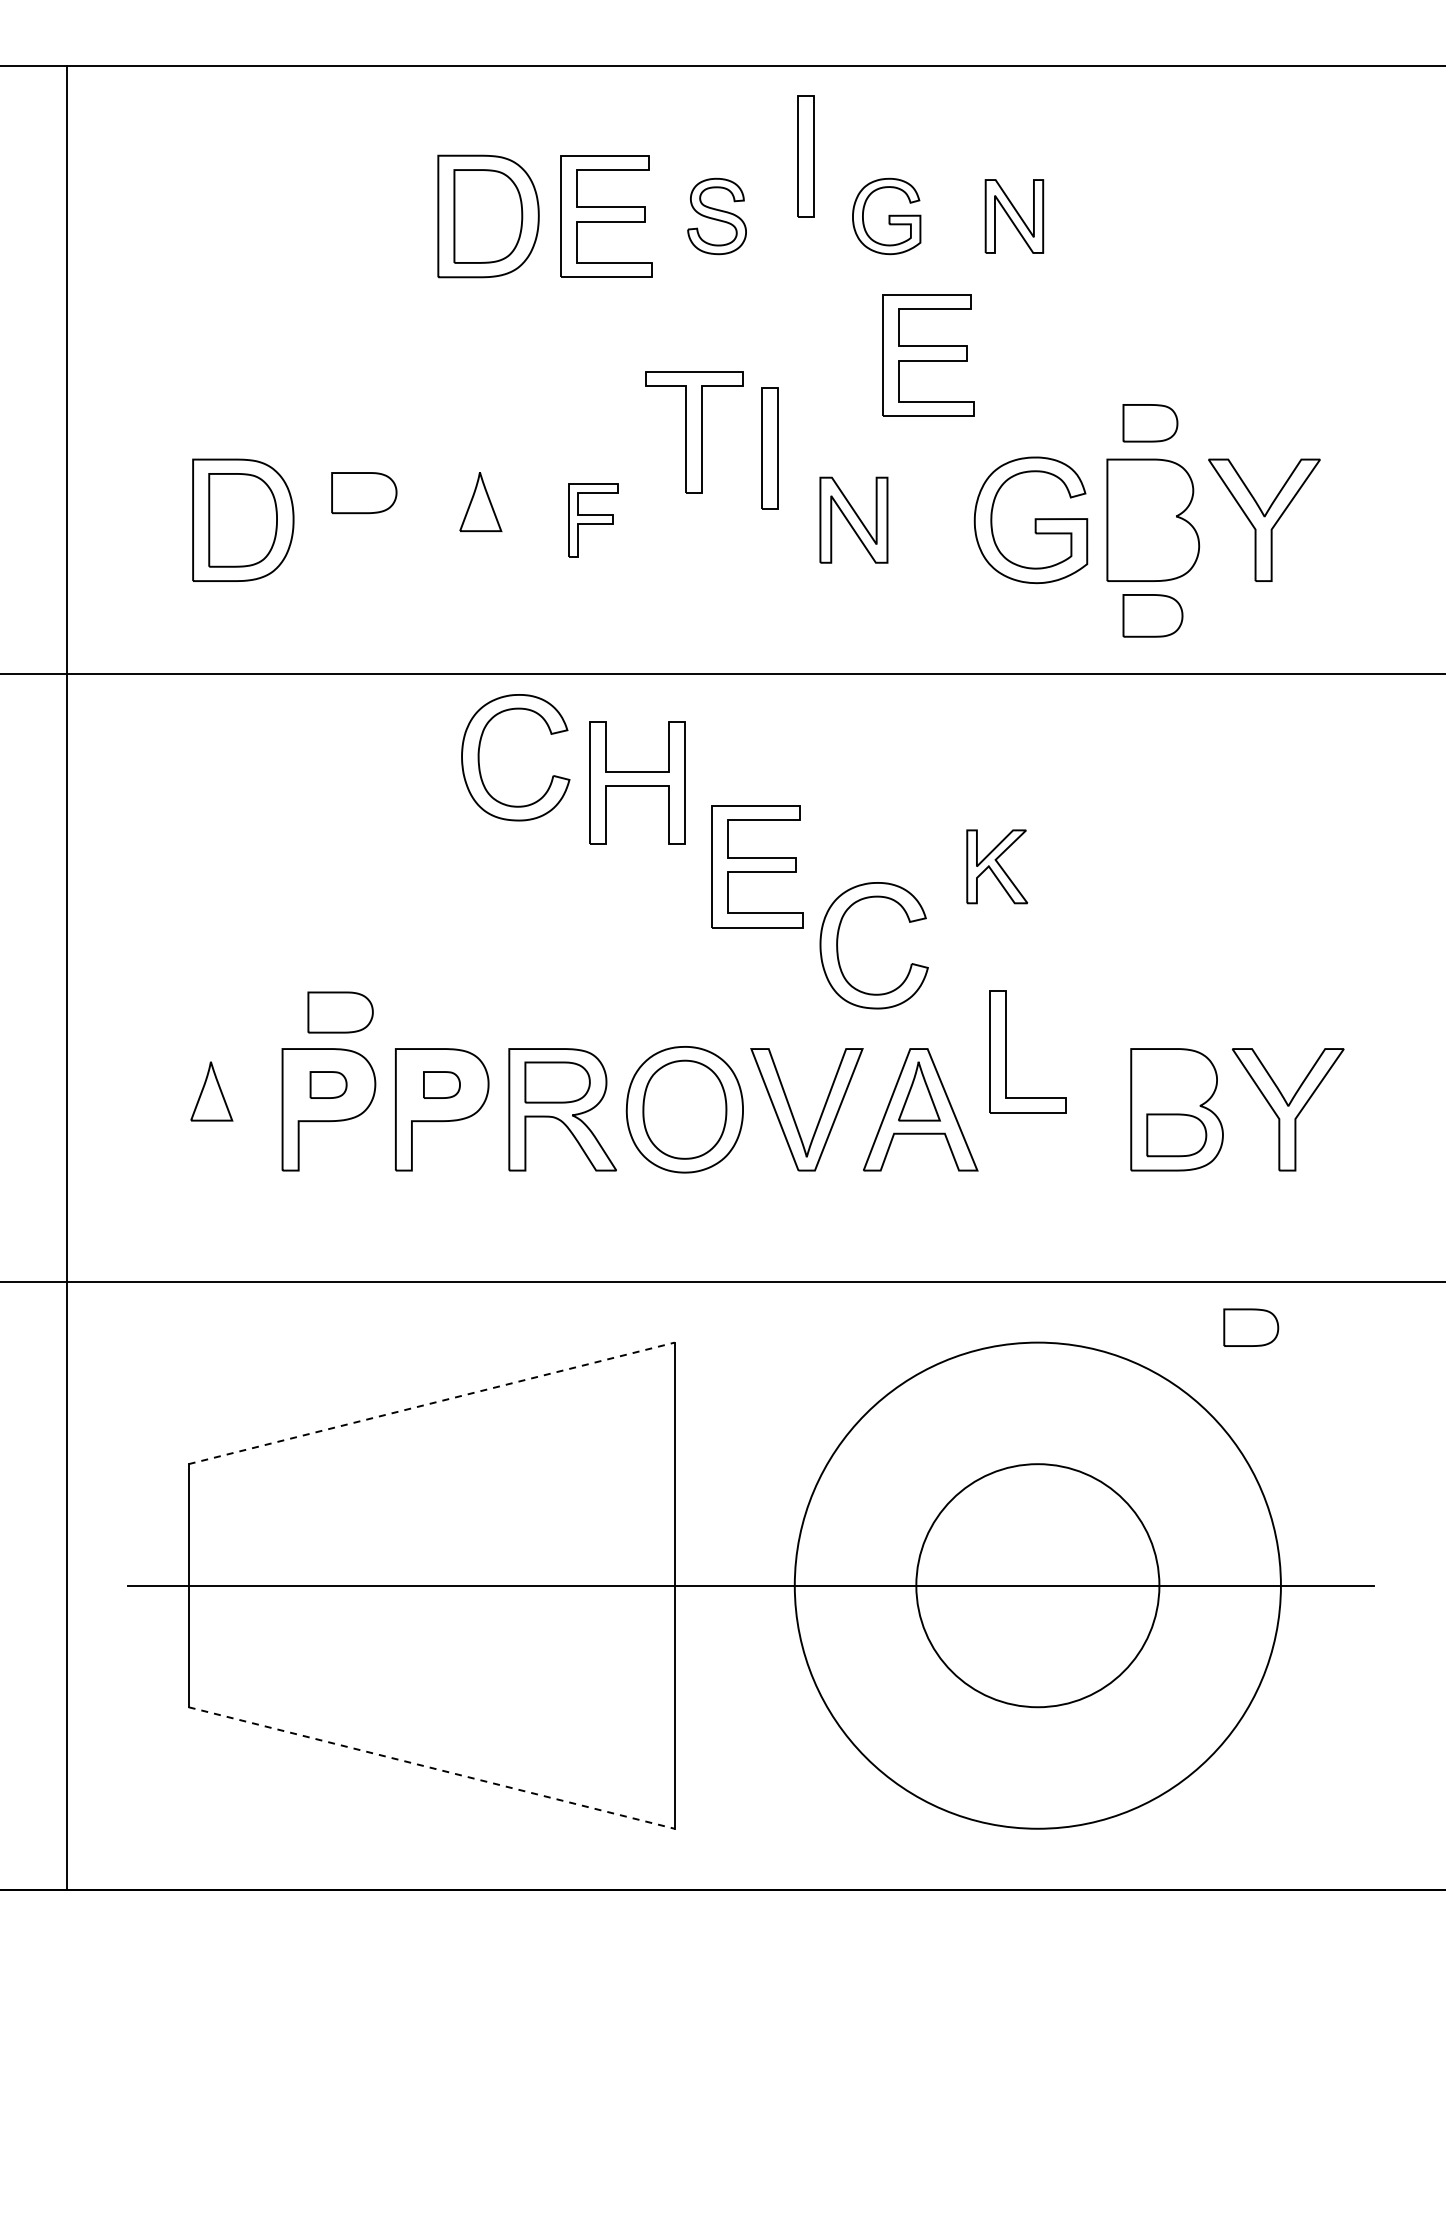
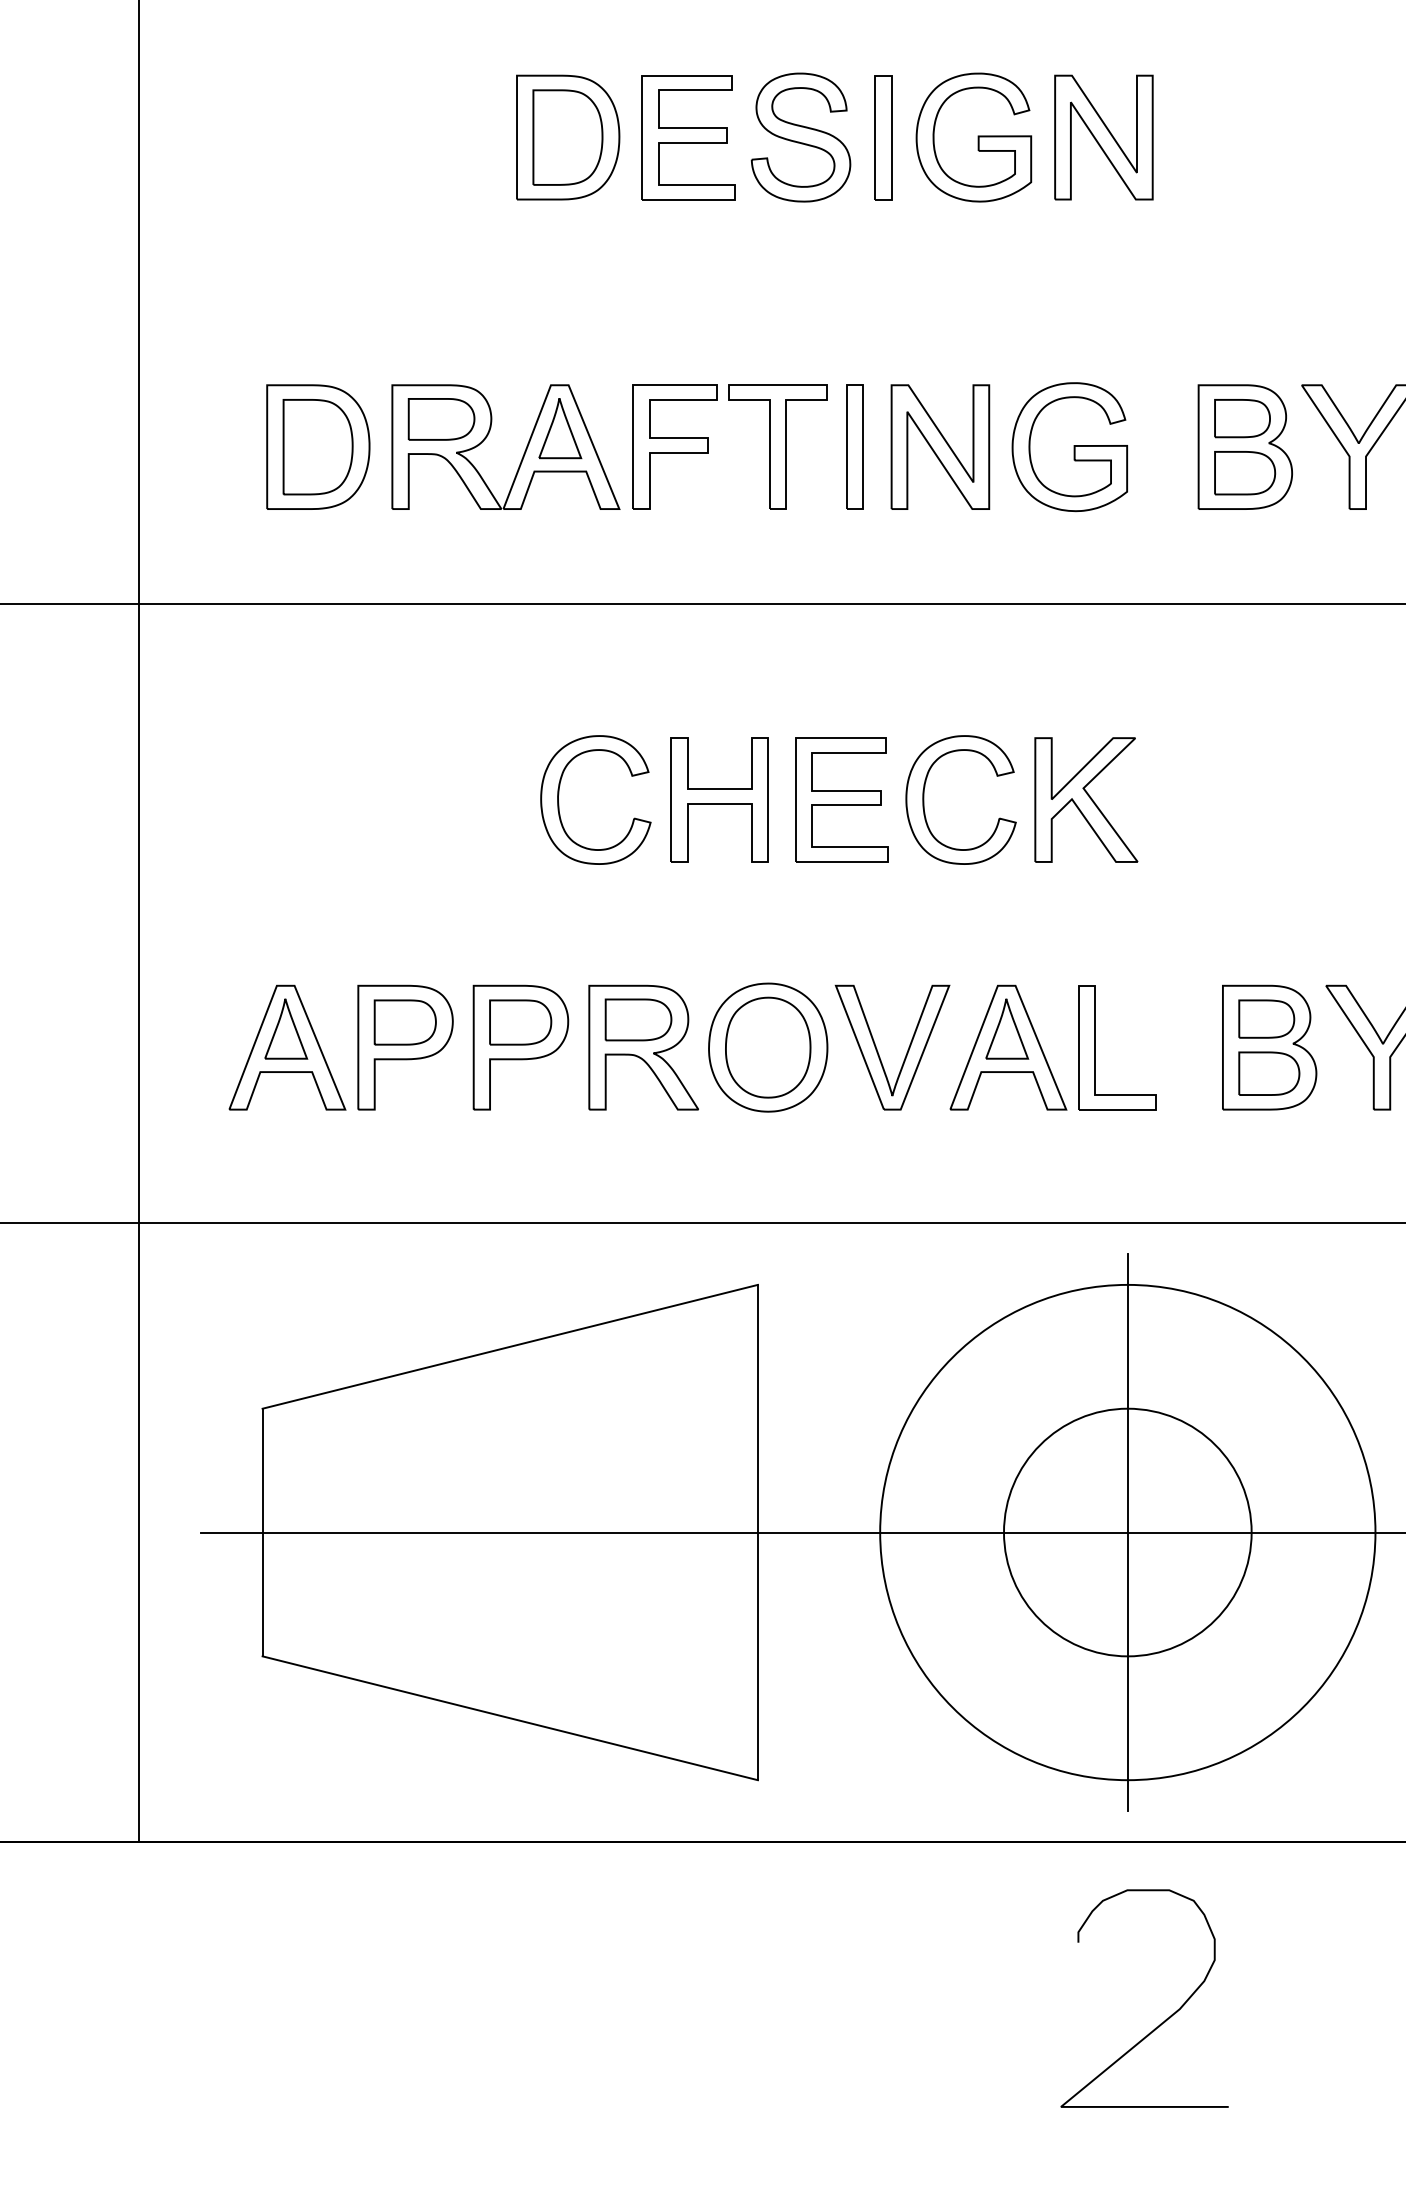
part: (805, 156) -> (882, 137), moved
part: (716, 216) -> (800, 137), size x1.67
part: (886, 216) -> (973, 137), size x1.67
part: (1014, 216) -> (1104, 137), size x1.67
part: (928, 355) -> (1016, 279), removed
part: (1150, 423) -> (1242, 418), moved
part: (694, 432) -> (777, 447), moved
part: (769, 448) -> (854, 447), moved
part: (853, 519) -> (939, 446), size x1.43
part: (592, 520) -> (674, 447), size x1.67
part: (1030, 520) -> (1069, 447), moved
part: (445, 524) -> (524, 451), added
part: (1152, 615) -> (1244, 472), moved
part: (479, 757) -> (558, 799), moved
part: (637, 782) -> (719, 799), moved
part: (997, 866) -> (1086, 799), size x1.67
part: (838, 947) -> (924, 801), moved
part: (340, 1012) -> (417, 948), removed
part: (1006, 1051) -> (1095, 1047), moved
part: (328, 1084) -> (405, 1021), size x1.67
part: (441, 1084) -> (520, 1021), size x1.67
part: (212, 1109) -> (286, 1047), added
part: (1251, 1327) -> (1267, 1018), moved
line: (431, 1403) -> (510, 1346), dashed -> solid
line: (1037, 1585) -> (1127, 1532), added
line: (431, 1768) -> (510, 1718), dashed -> solid
curve: (1073, 2064) -> (1164, 2020), added

